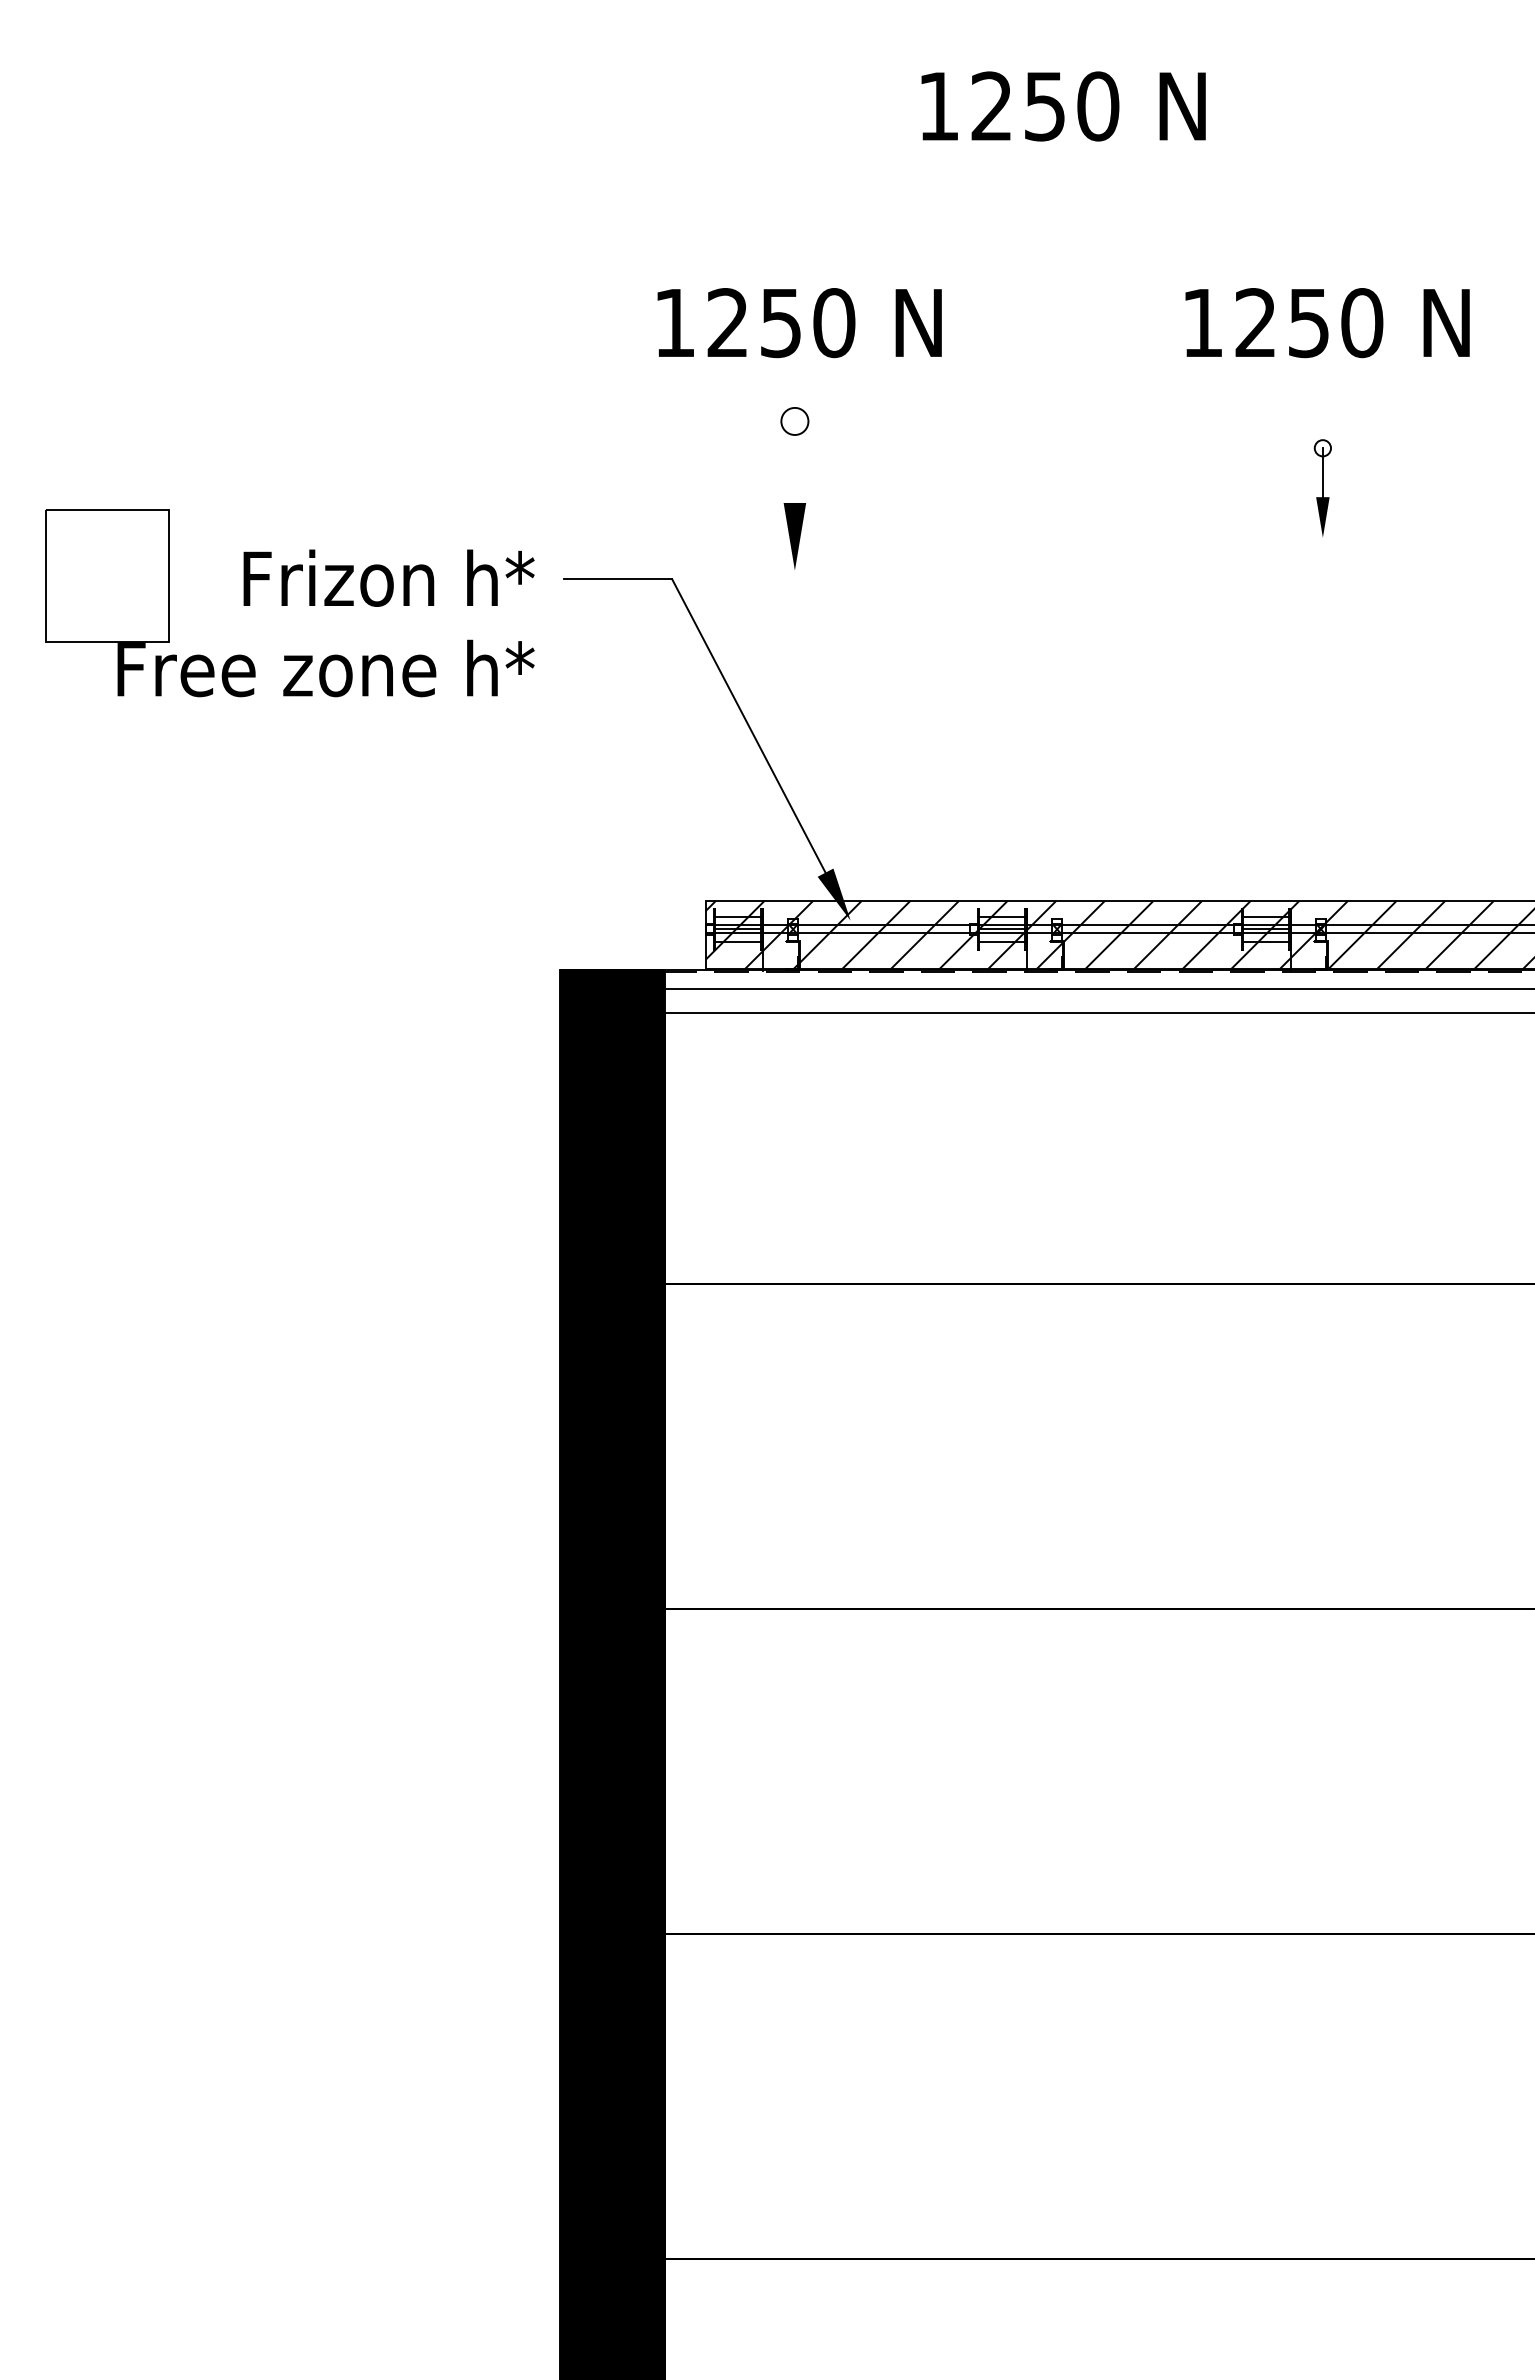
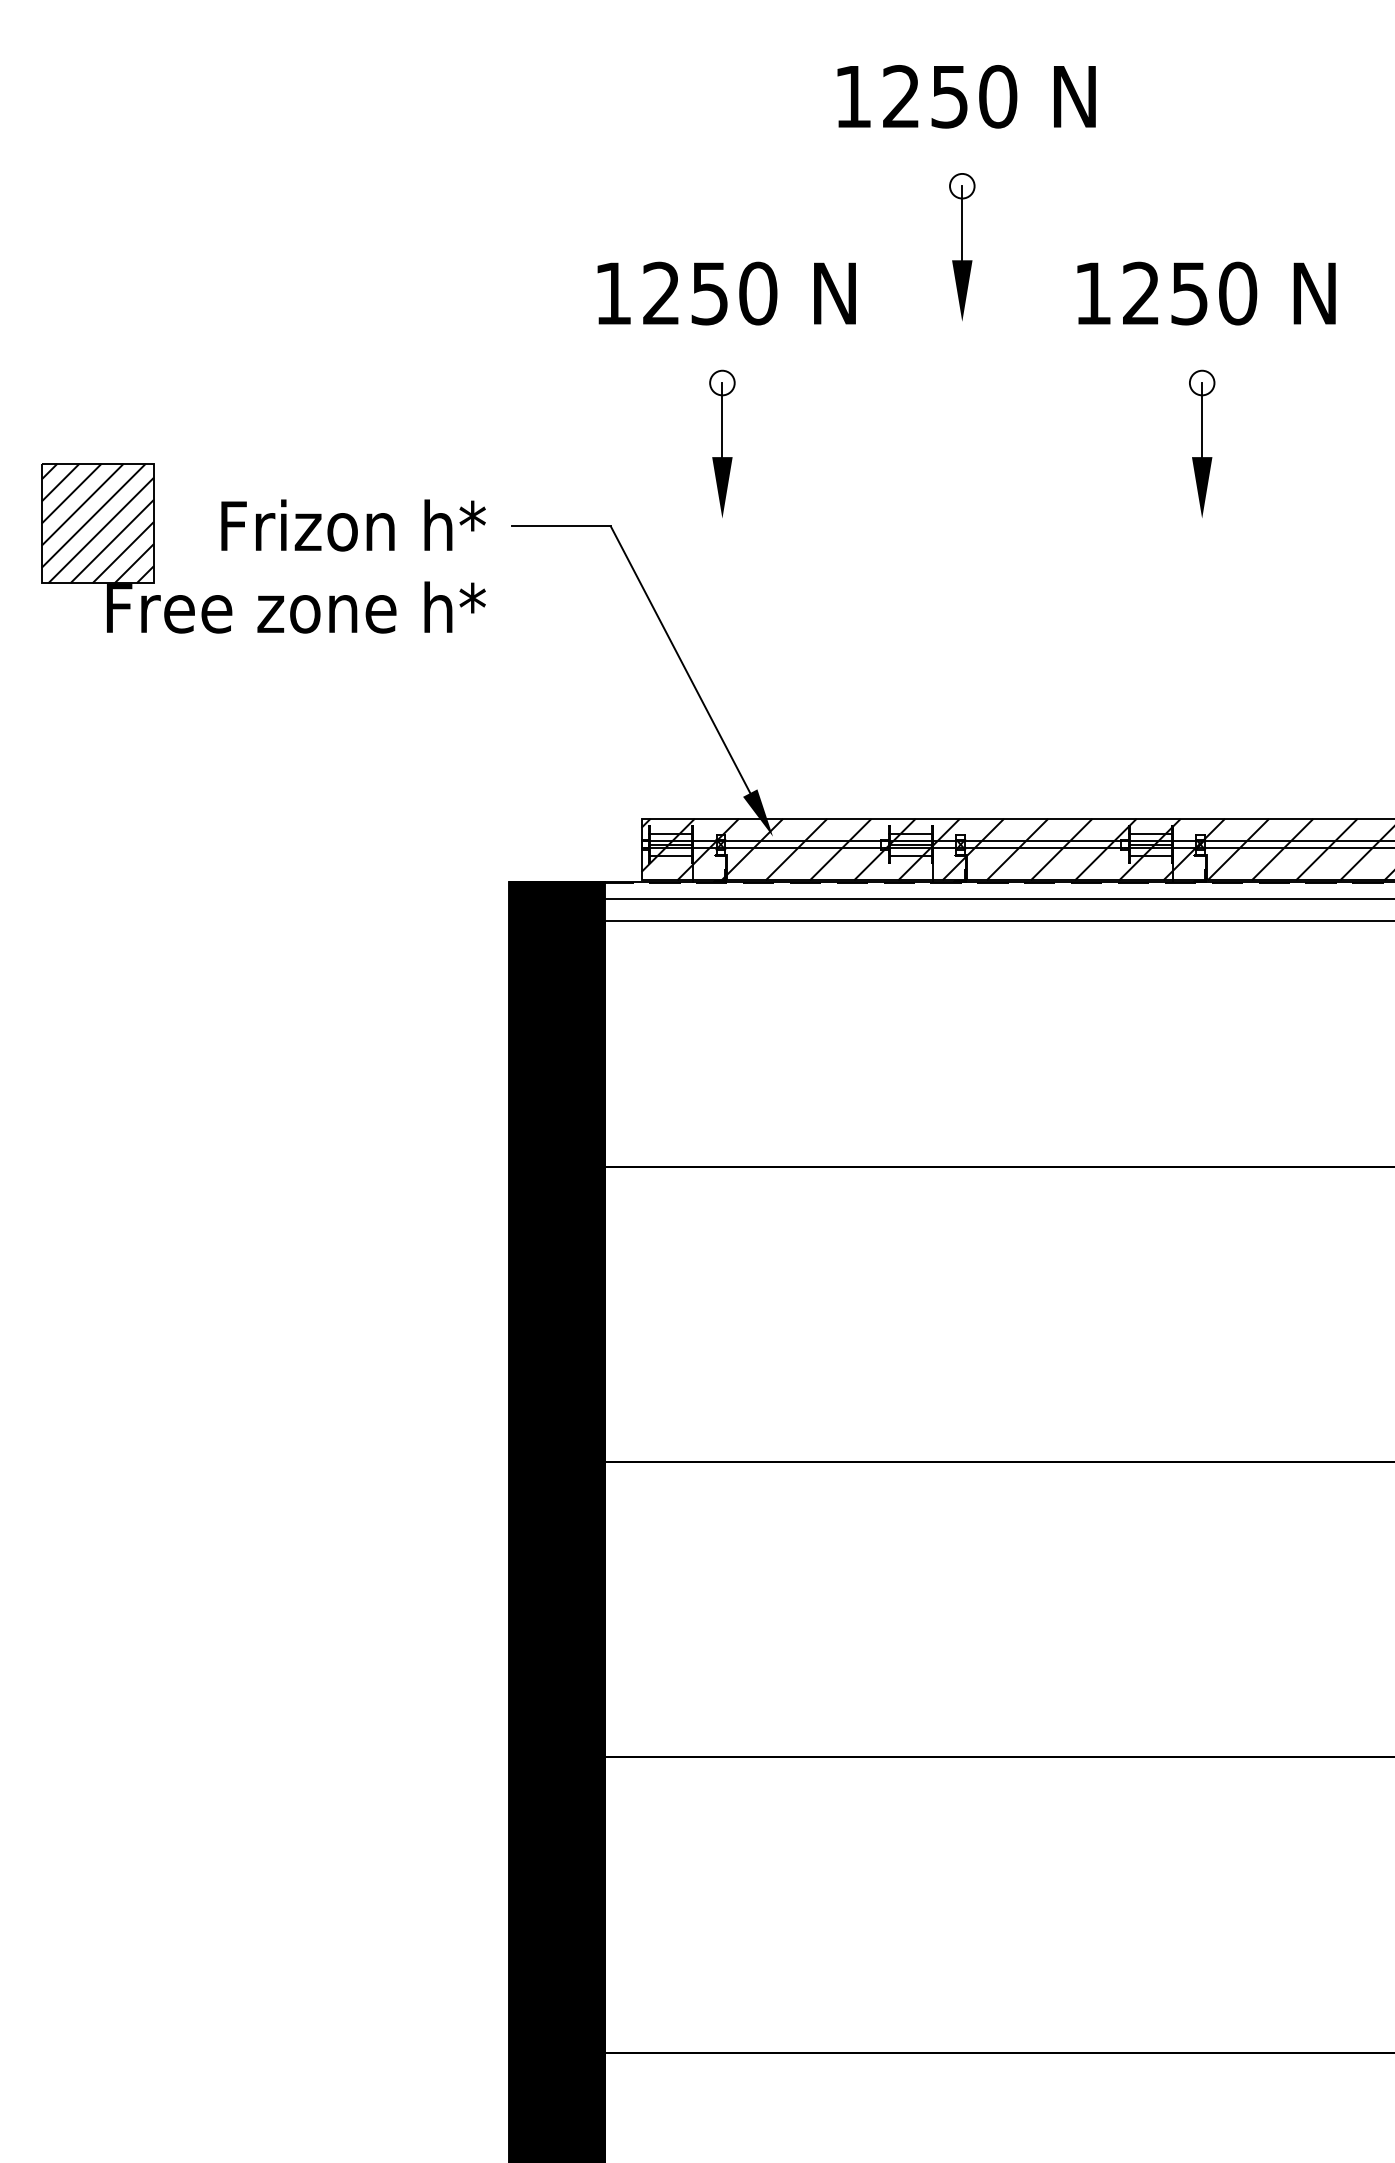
part: (1058, 271) -> (961, 246), added
line: (794, 461) -> (722, 419), added
part: (1322, 488) -> (1201, 443), size x1.67
hatch: (107, 575) -> (97, 523), added

